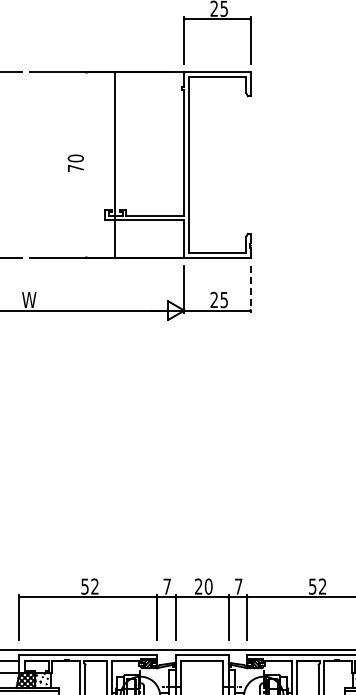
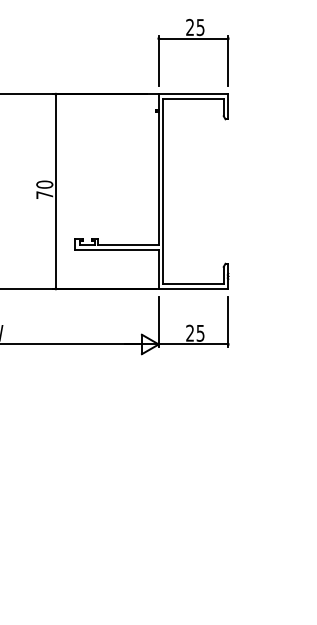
line: (115, 164) -> (55, 190), moved
line: (250, 289) -> (228, 322), dashed -> solid

